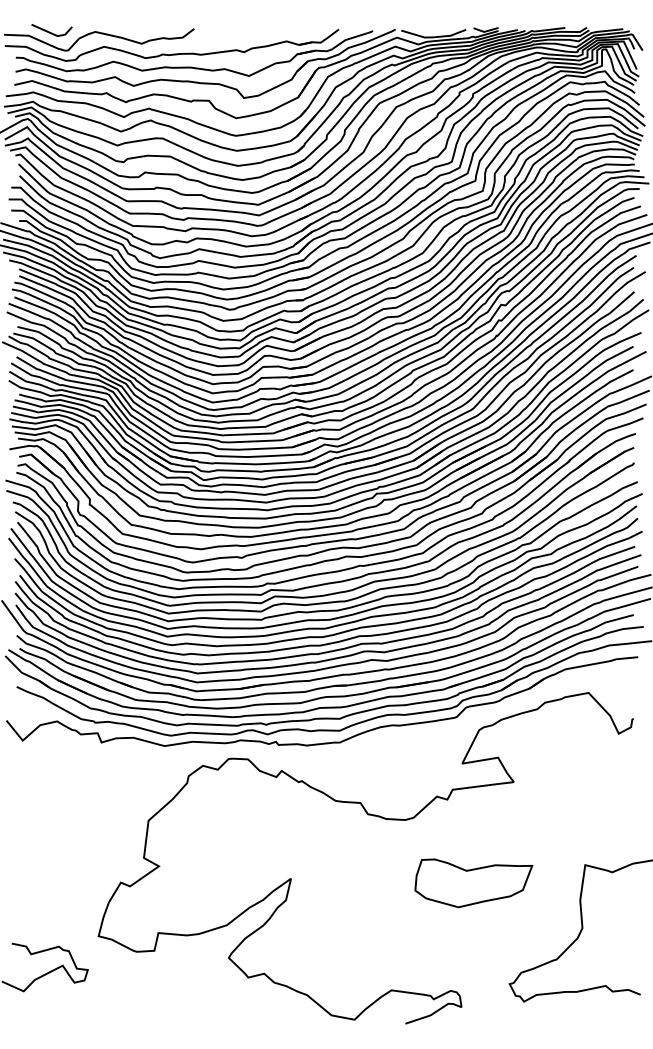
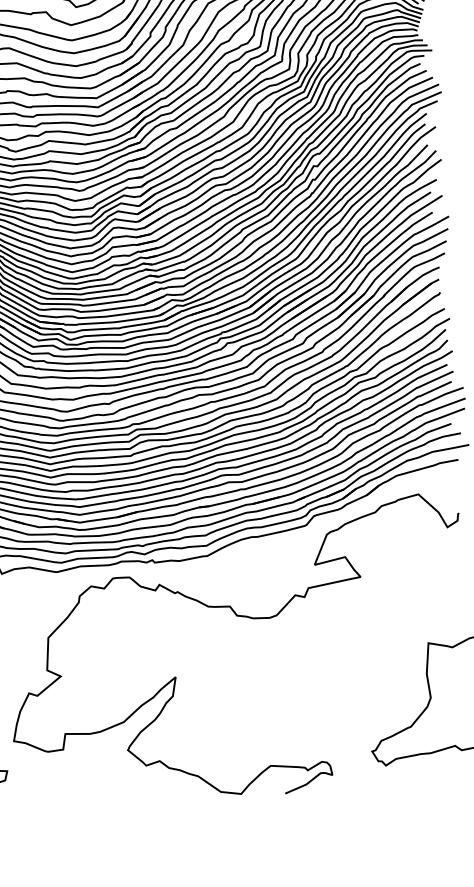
part: (473, 883) -> (333, 667), removed

